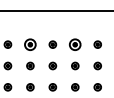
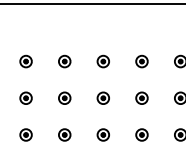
part: (30, 44) -> (64, 61), size x0.62
part: (75, 44) -> (142, 61), size x0.62

